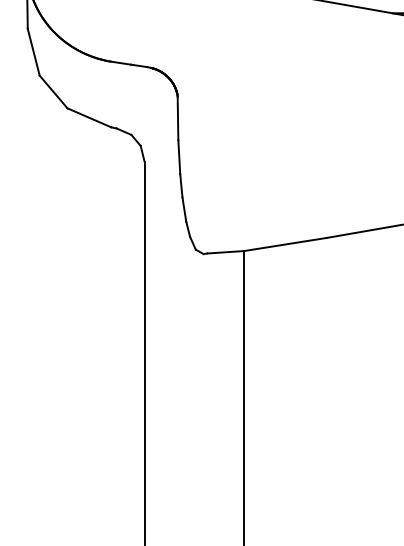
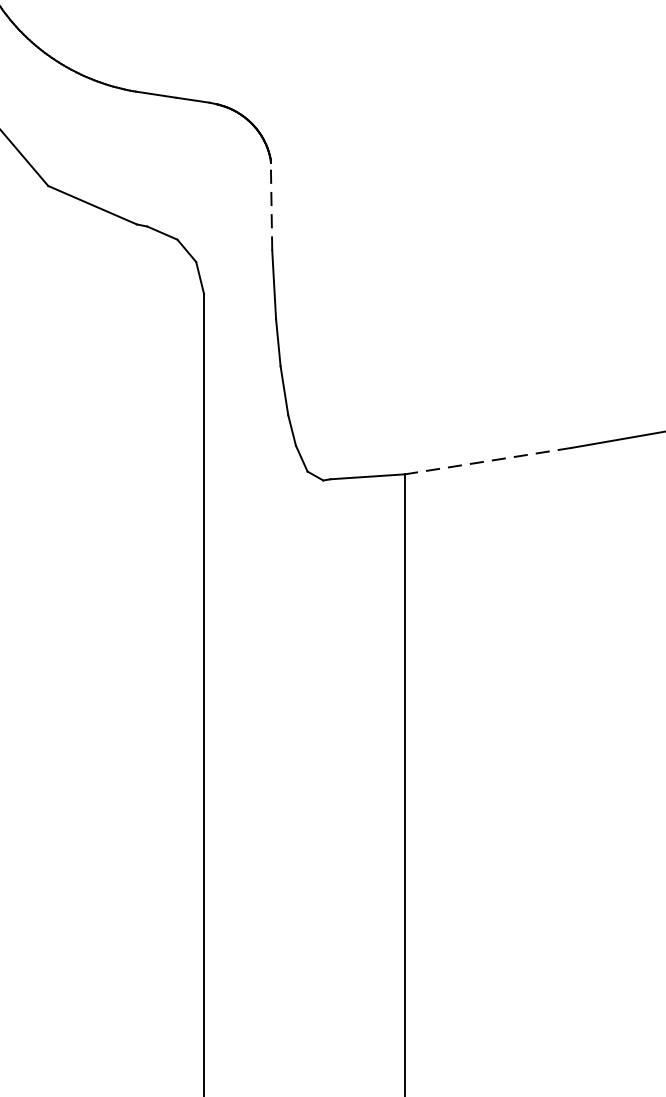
line: (178, 118) -> (272, 206), solid -> dashed
line: (285, 244) -> (488, 461), solid -> dashed

